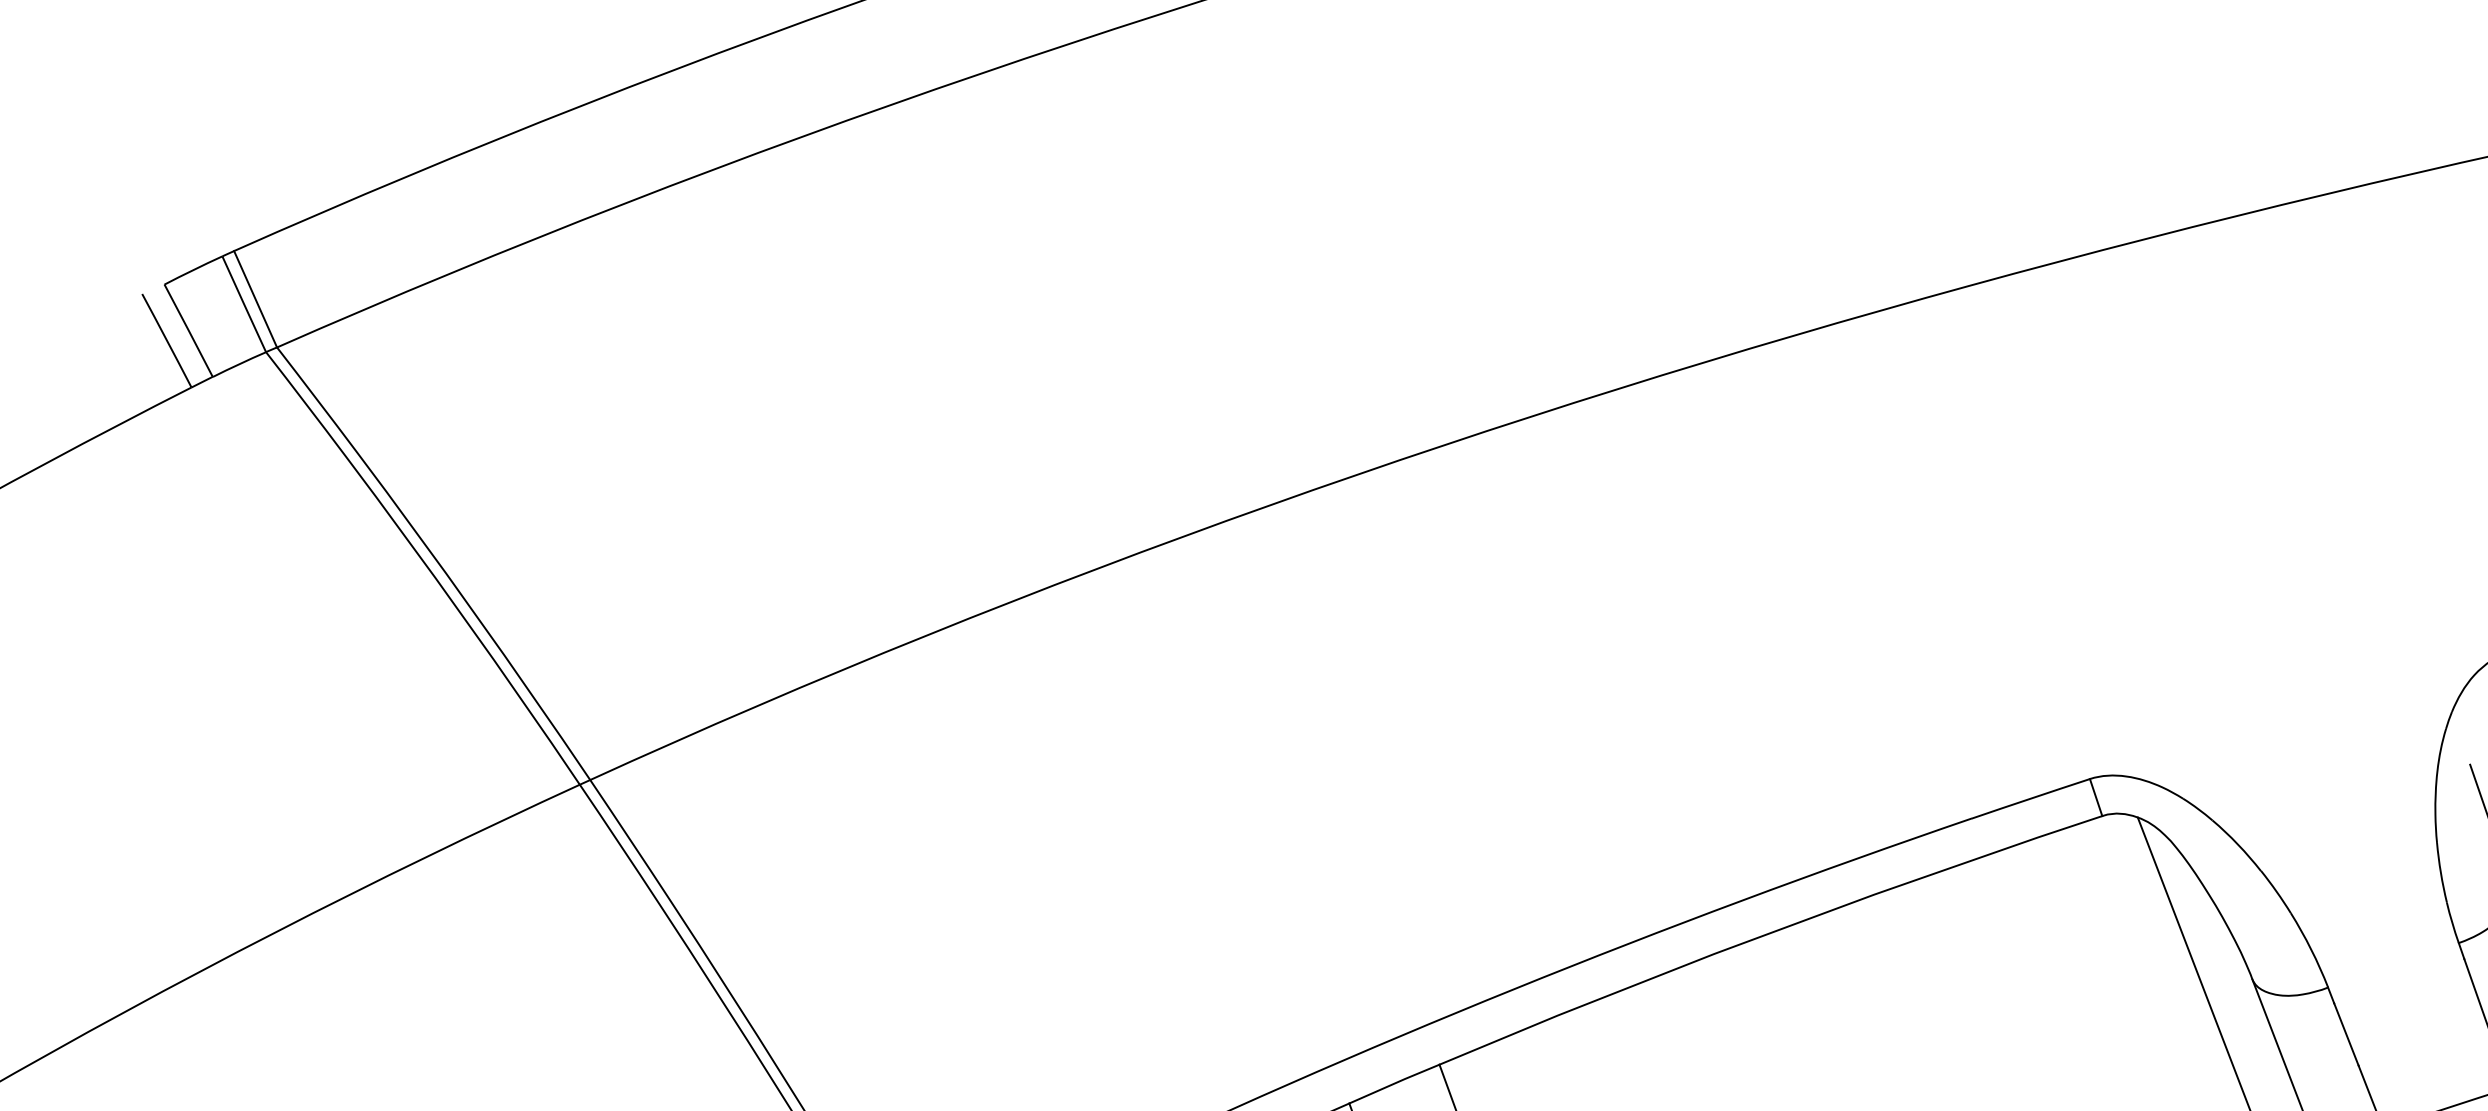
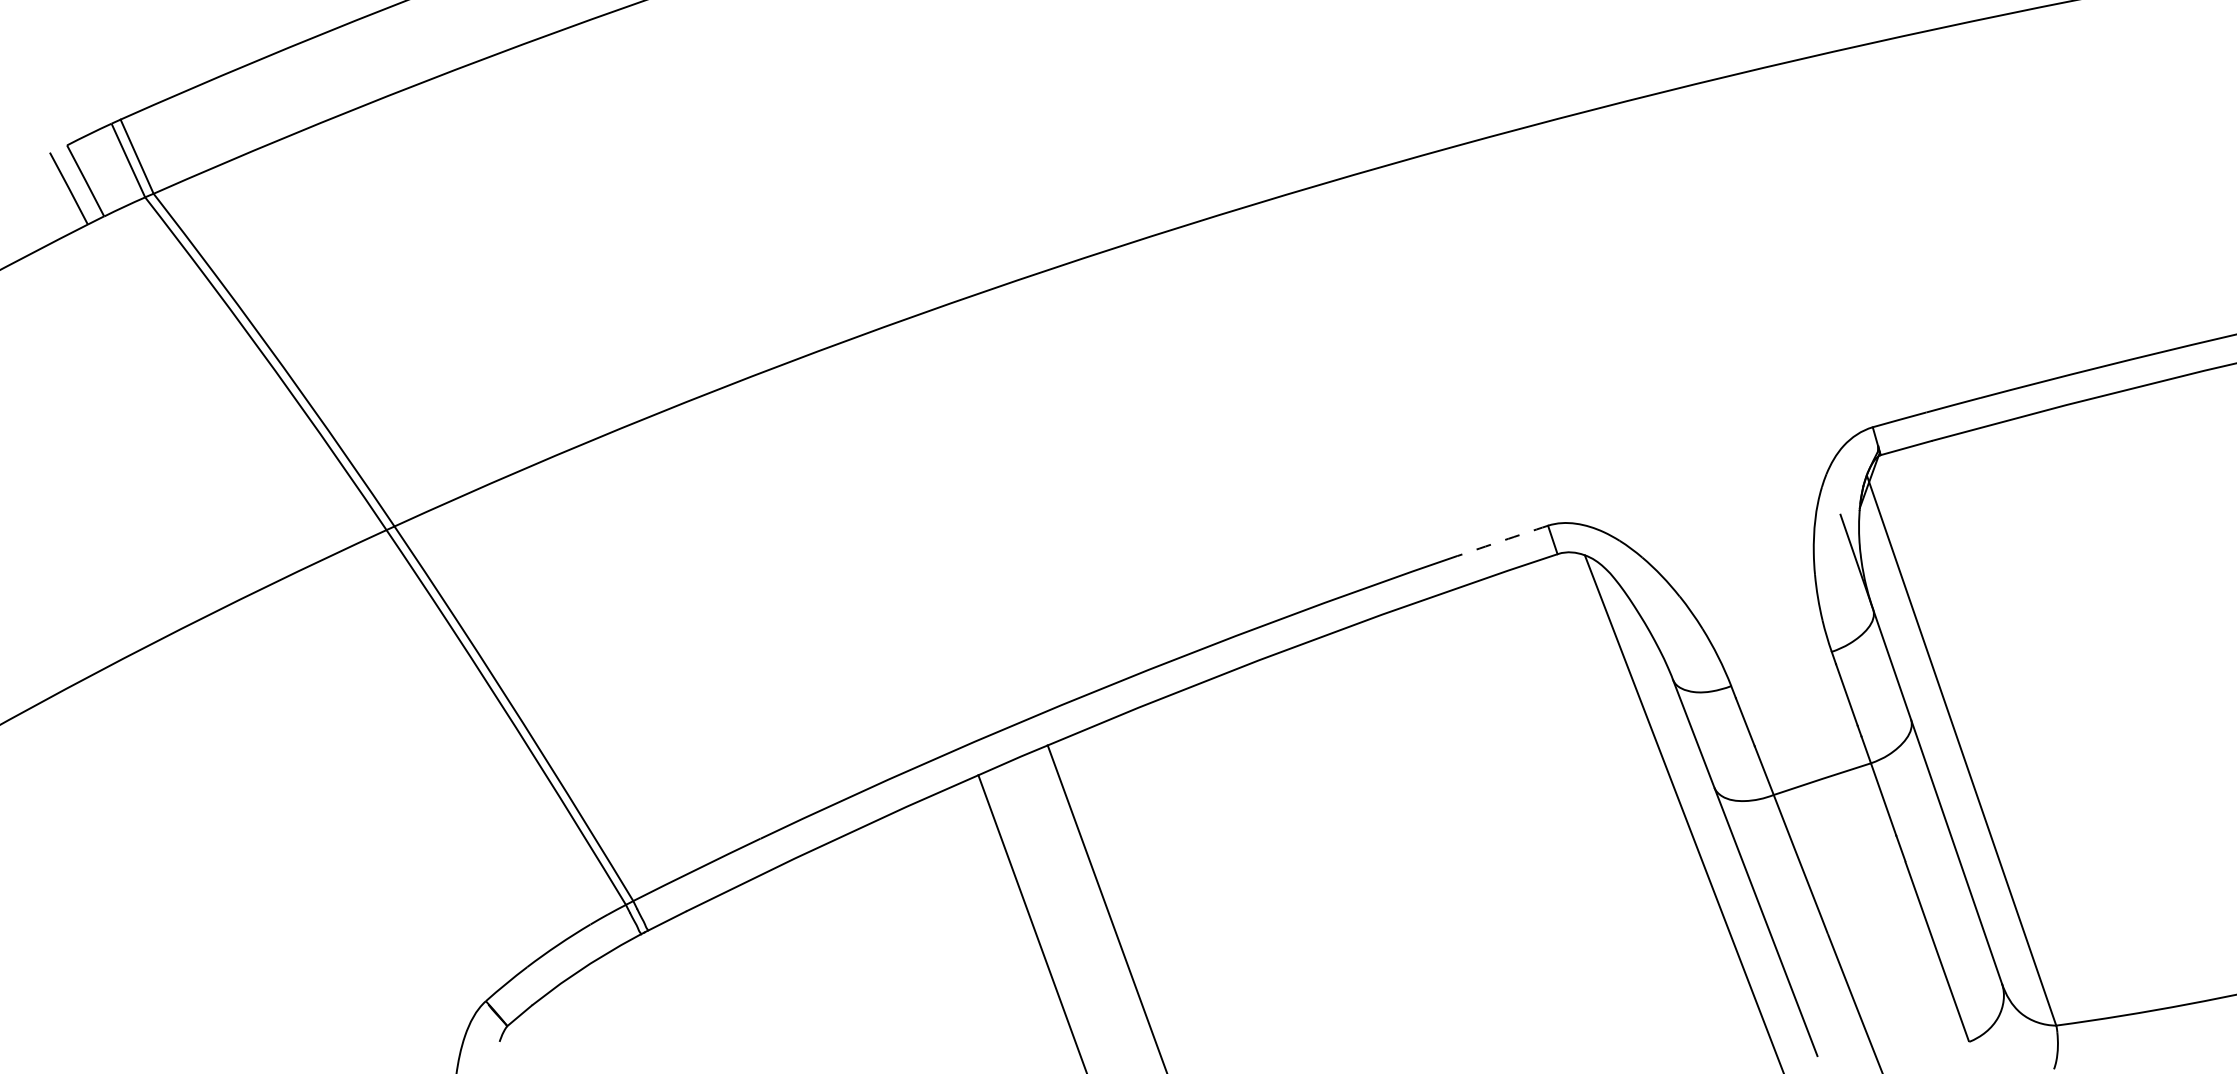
arc: (2030, 798) -> (1502, 540), solid -> dashed

